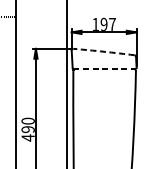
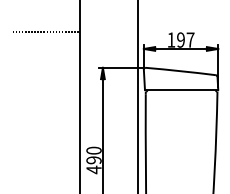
arc: (103, 52) -> (180, 71), dashed -> solid
line: (104, 68) -> (181, 90), dashed -> solid

